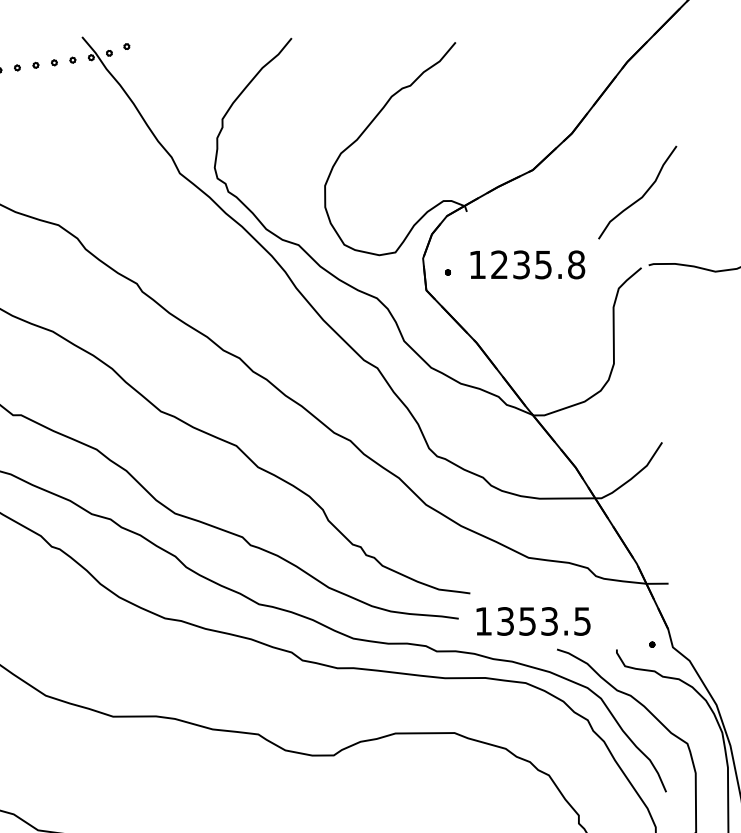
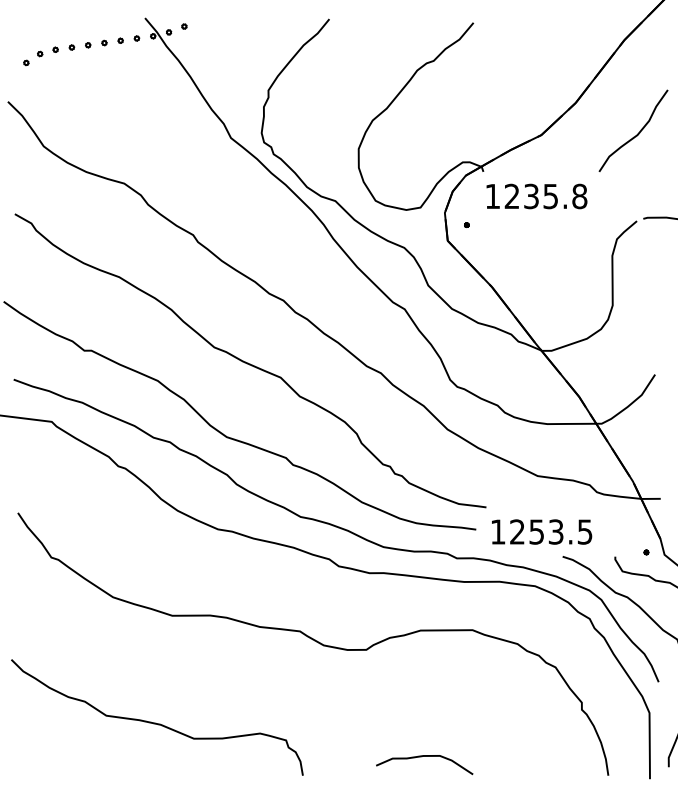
curve: (642, 195) -> (637, 133), moved
text: (527, 264) -> (536, 196), moved
text: (505, 620) -> (517, 531), 1353.5 -> 1253.5

